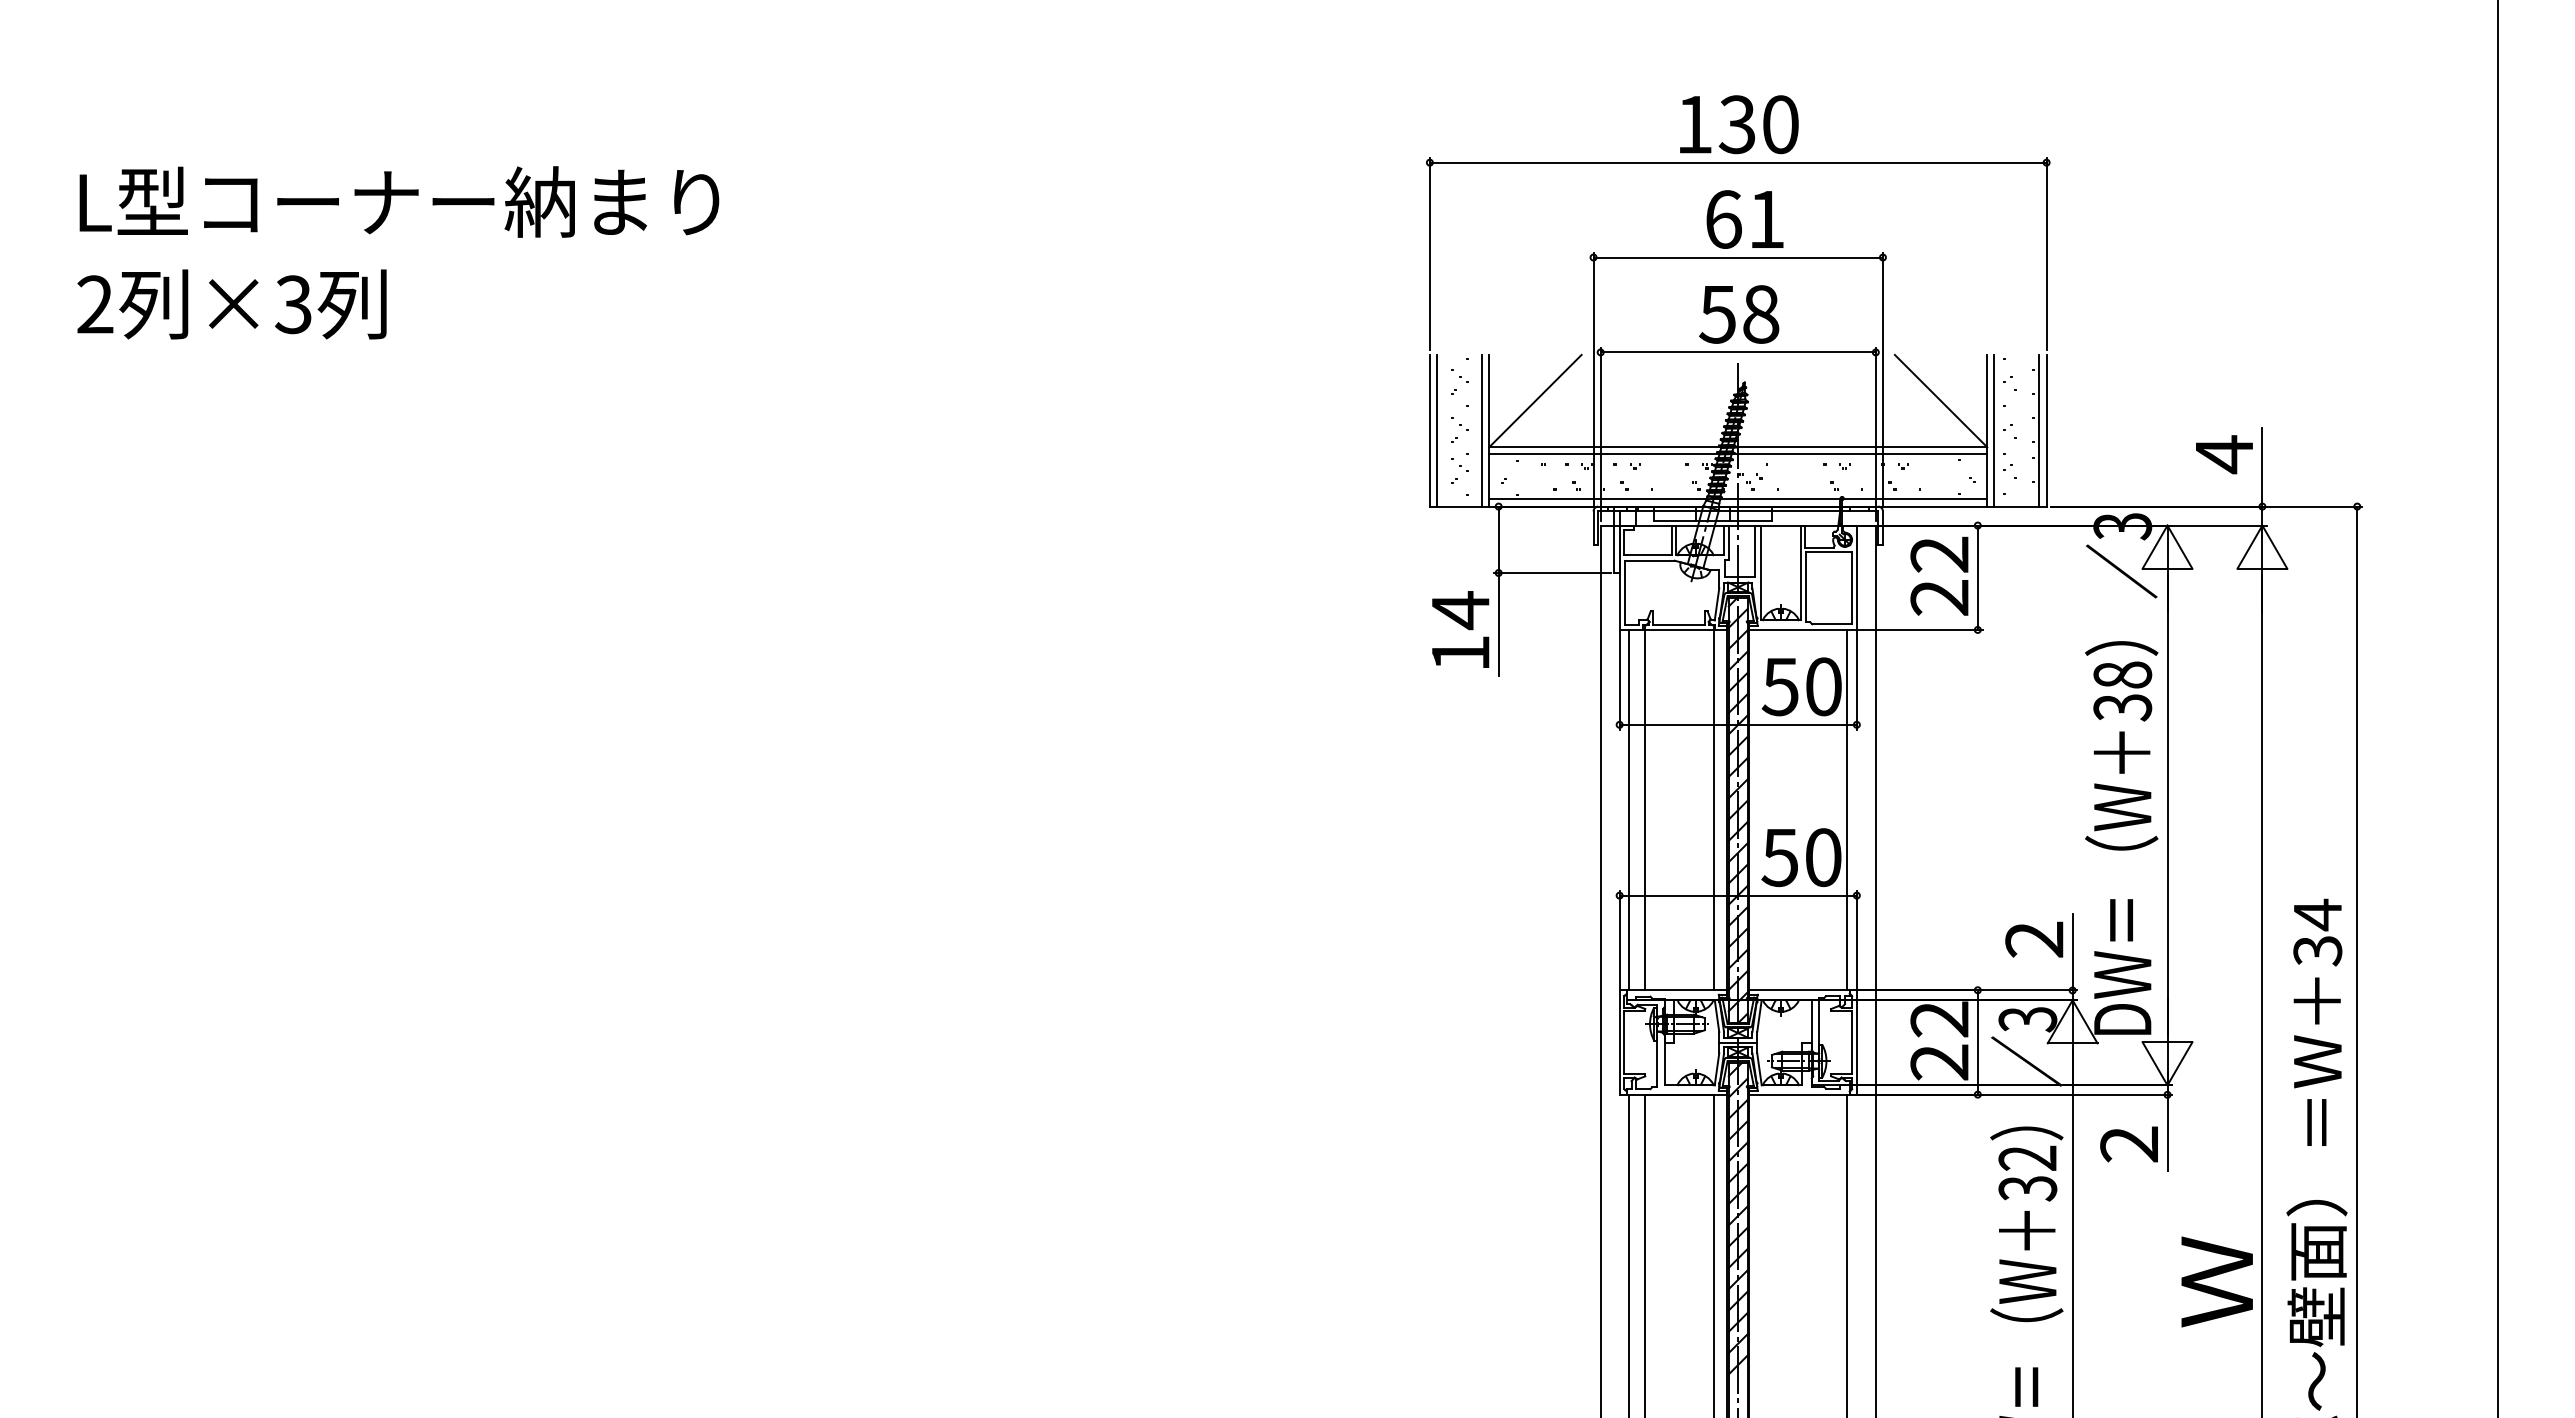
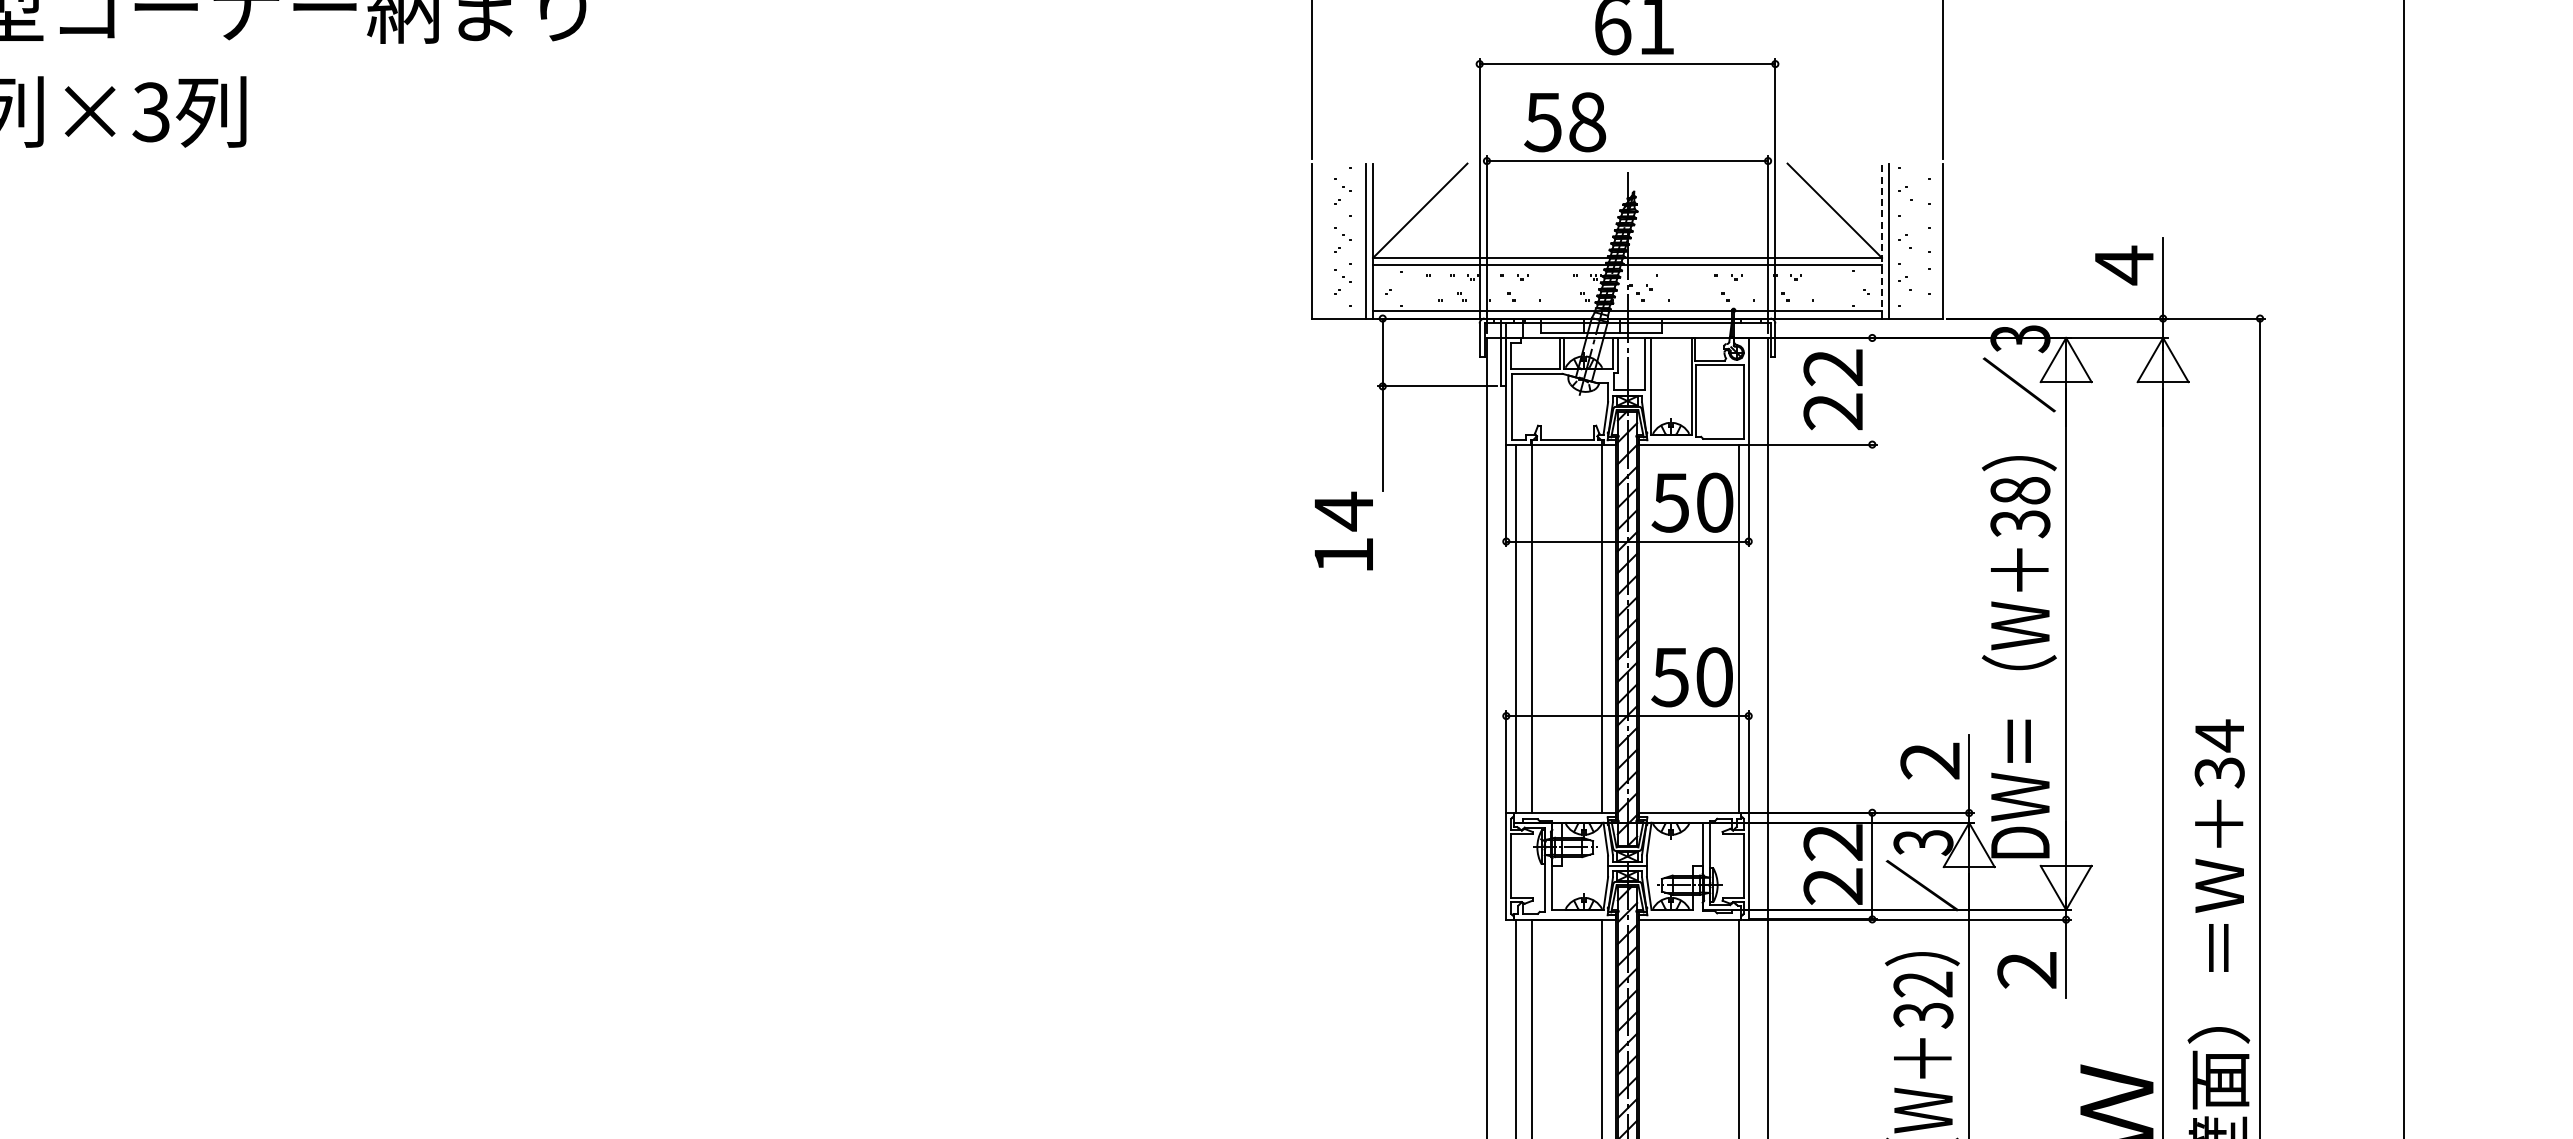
text: (1739, 314) -> (1565, 122), moved
line: (1437, 430) -> (1320, 240), removed
line: (1987, 430) -> (1882, 240), solid -> dashed
line: (2039, 430) -> (1935, 240), removed
line: (1977, 577) -> (1871, 391), removed
text: (1460, 629) -> (1343, 531), moved

